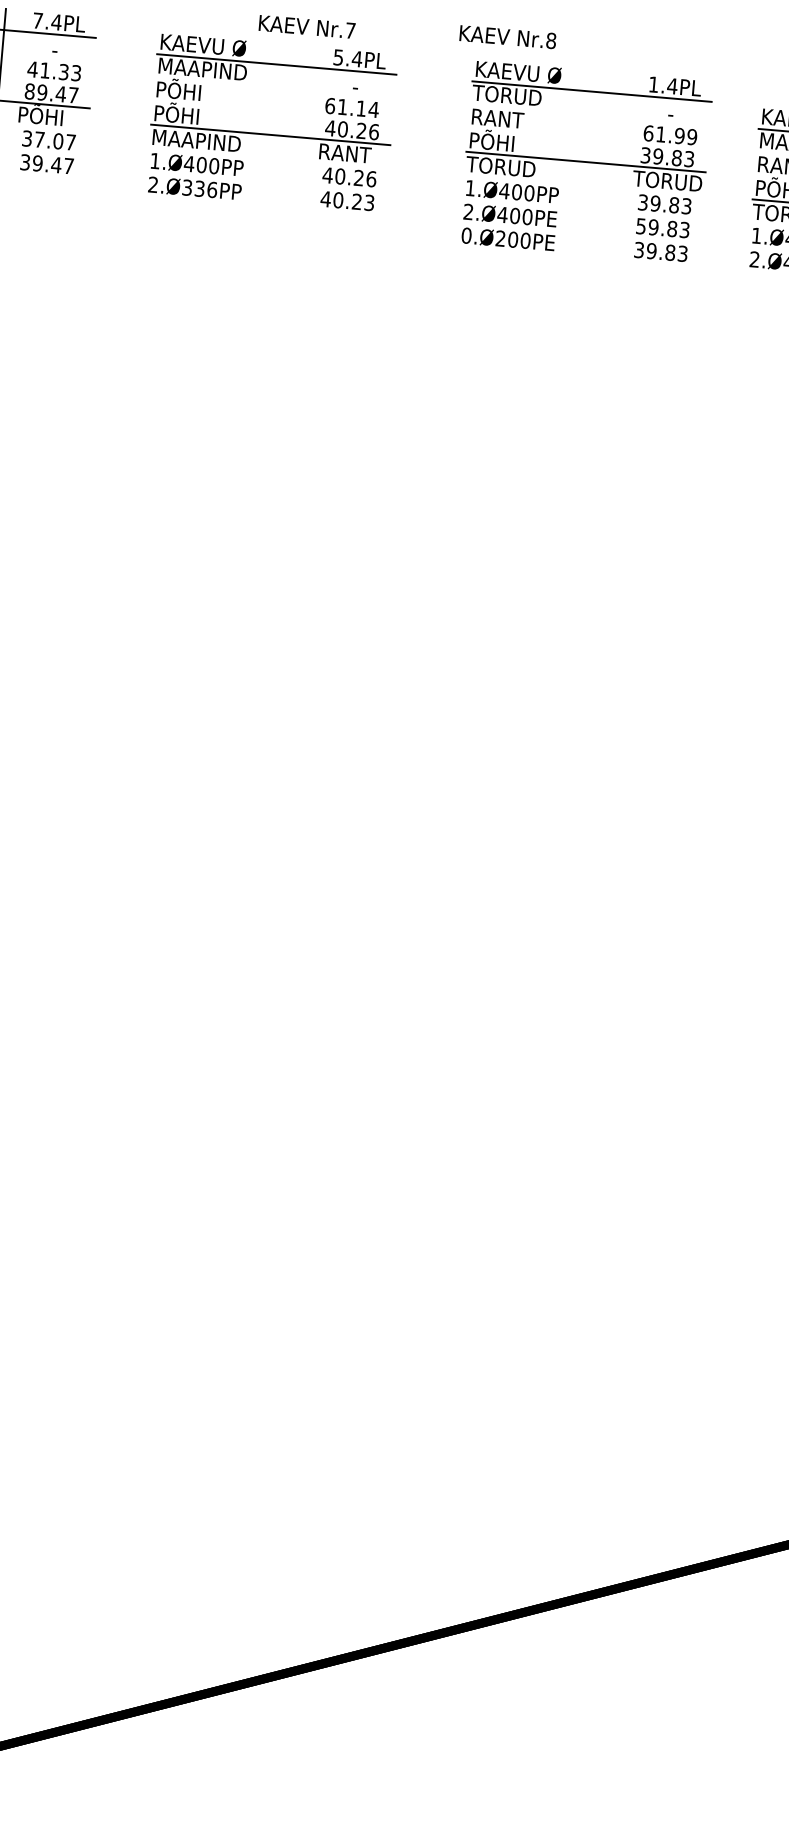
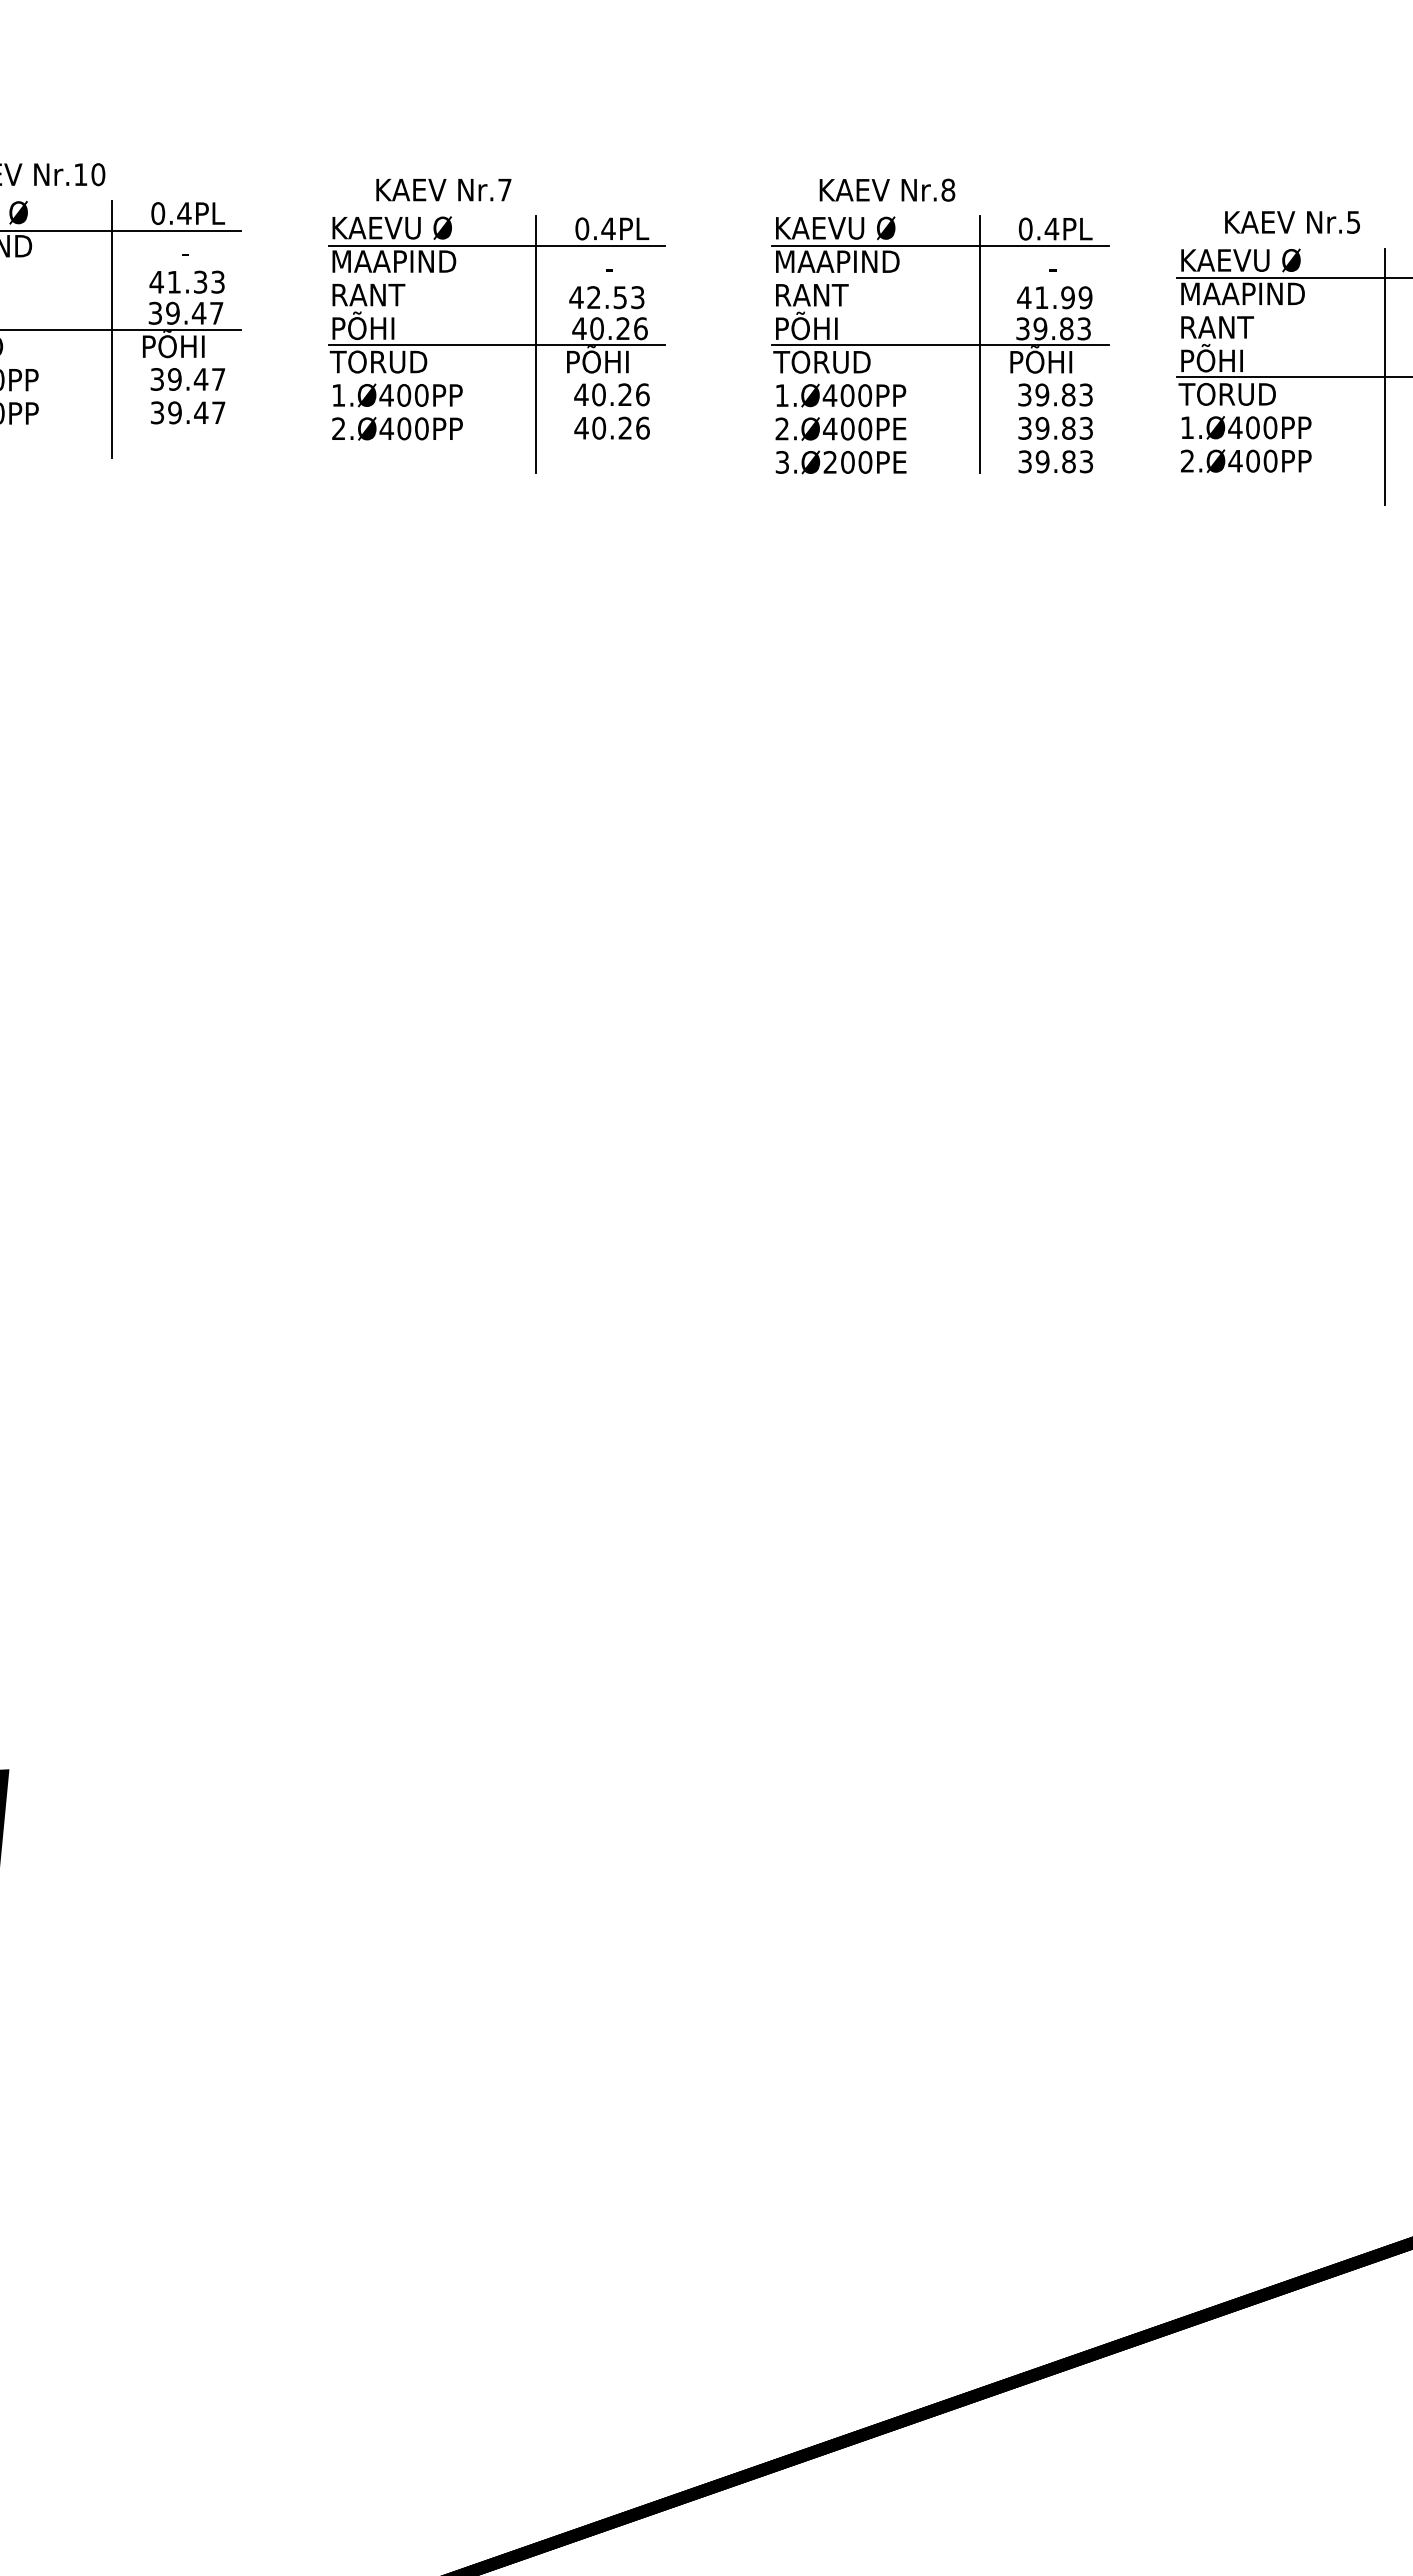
text: (38, 20) -> (158, 213), 7.4PL -> 0.4PL
text: (306, 27) -> (443, 190), moved
text: (508, 36) -> (887, 189), moved
text: (338, 57) -> (582, 228), 5.4PL -> 0.4PL
text: (653, 84) -> (1025, 228), 1.4PL -> 0.4PL
text: (184, 89) -> (370, 292), PÕHI -> RANT
text: (30, 90) -> (155, 312), 89.47 -> 39.47
text: (517, 96) -> (836, 261), TORUD -> MAAPIND
text: (352, 107) -> (607, 297), 61.14 -> 42.53
text: (648, 133) -> (1024, 297), 61.99 -> 41.99
line: (298, 136) -> (536, 344), added
text: (49, 140) -> (188, 379), 37.07 -> 39.47
text: (195, 140) -> (392, 361), MAAPIND -> TORUD
text: (346, 151) -> (604, 359), RANT -> PÕHI
line: (613, 163) -> (979, 344), added
text: (667, 179) -> (1056, 359), TORUD -> PÕHI
text: (199, 188) -> (403, 428), 2.Ø336PP -> 2.Ø400PP
text: (369, 202) -> (642, 427), 40.23 -> 40.26
text: (641, 225) -> (1025, 427), 59.83 -> 39.83
text: (466, 235) -> (782, 462), 0.Ø200PE -> 3.Ø200PE

